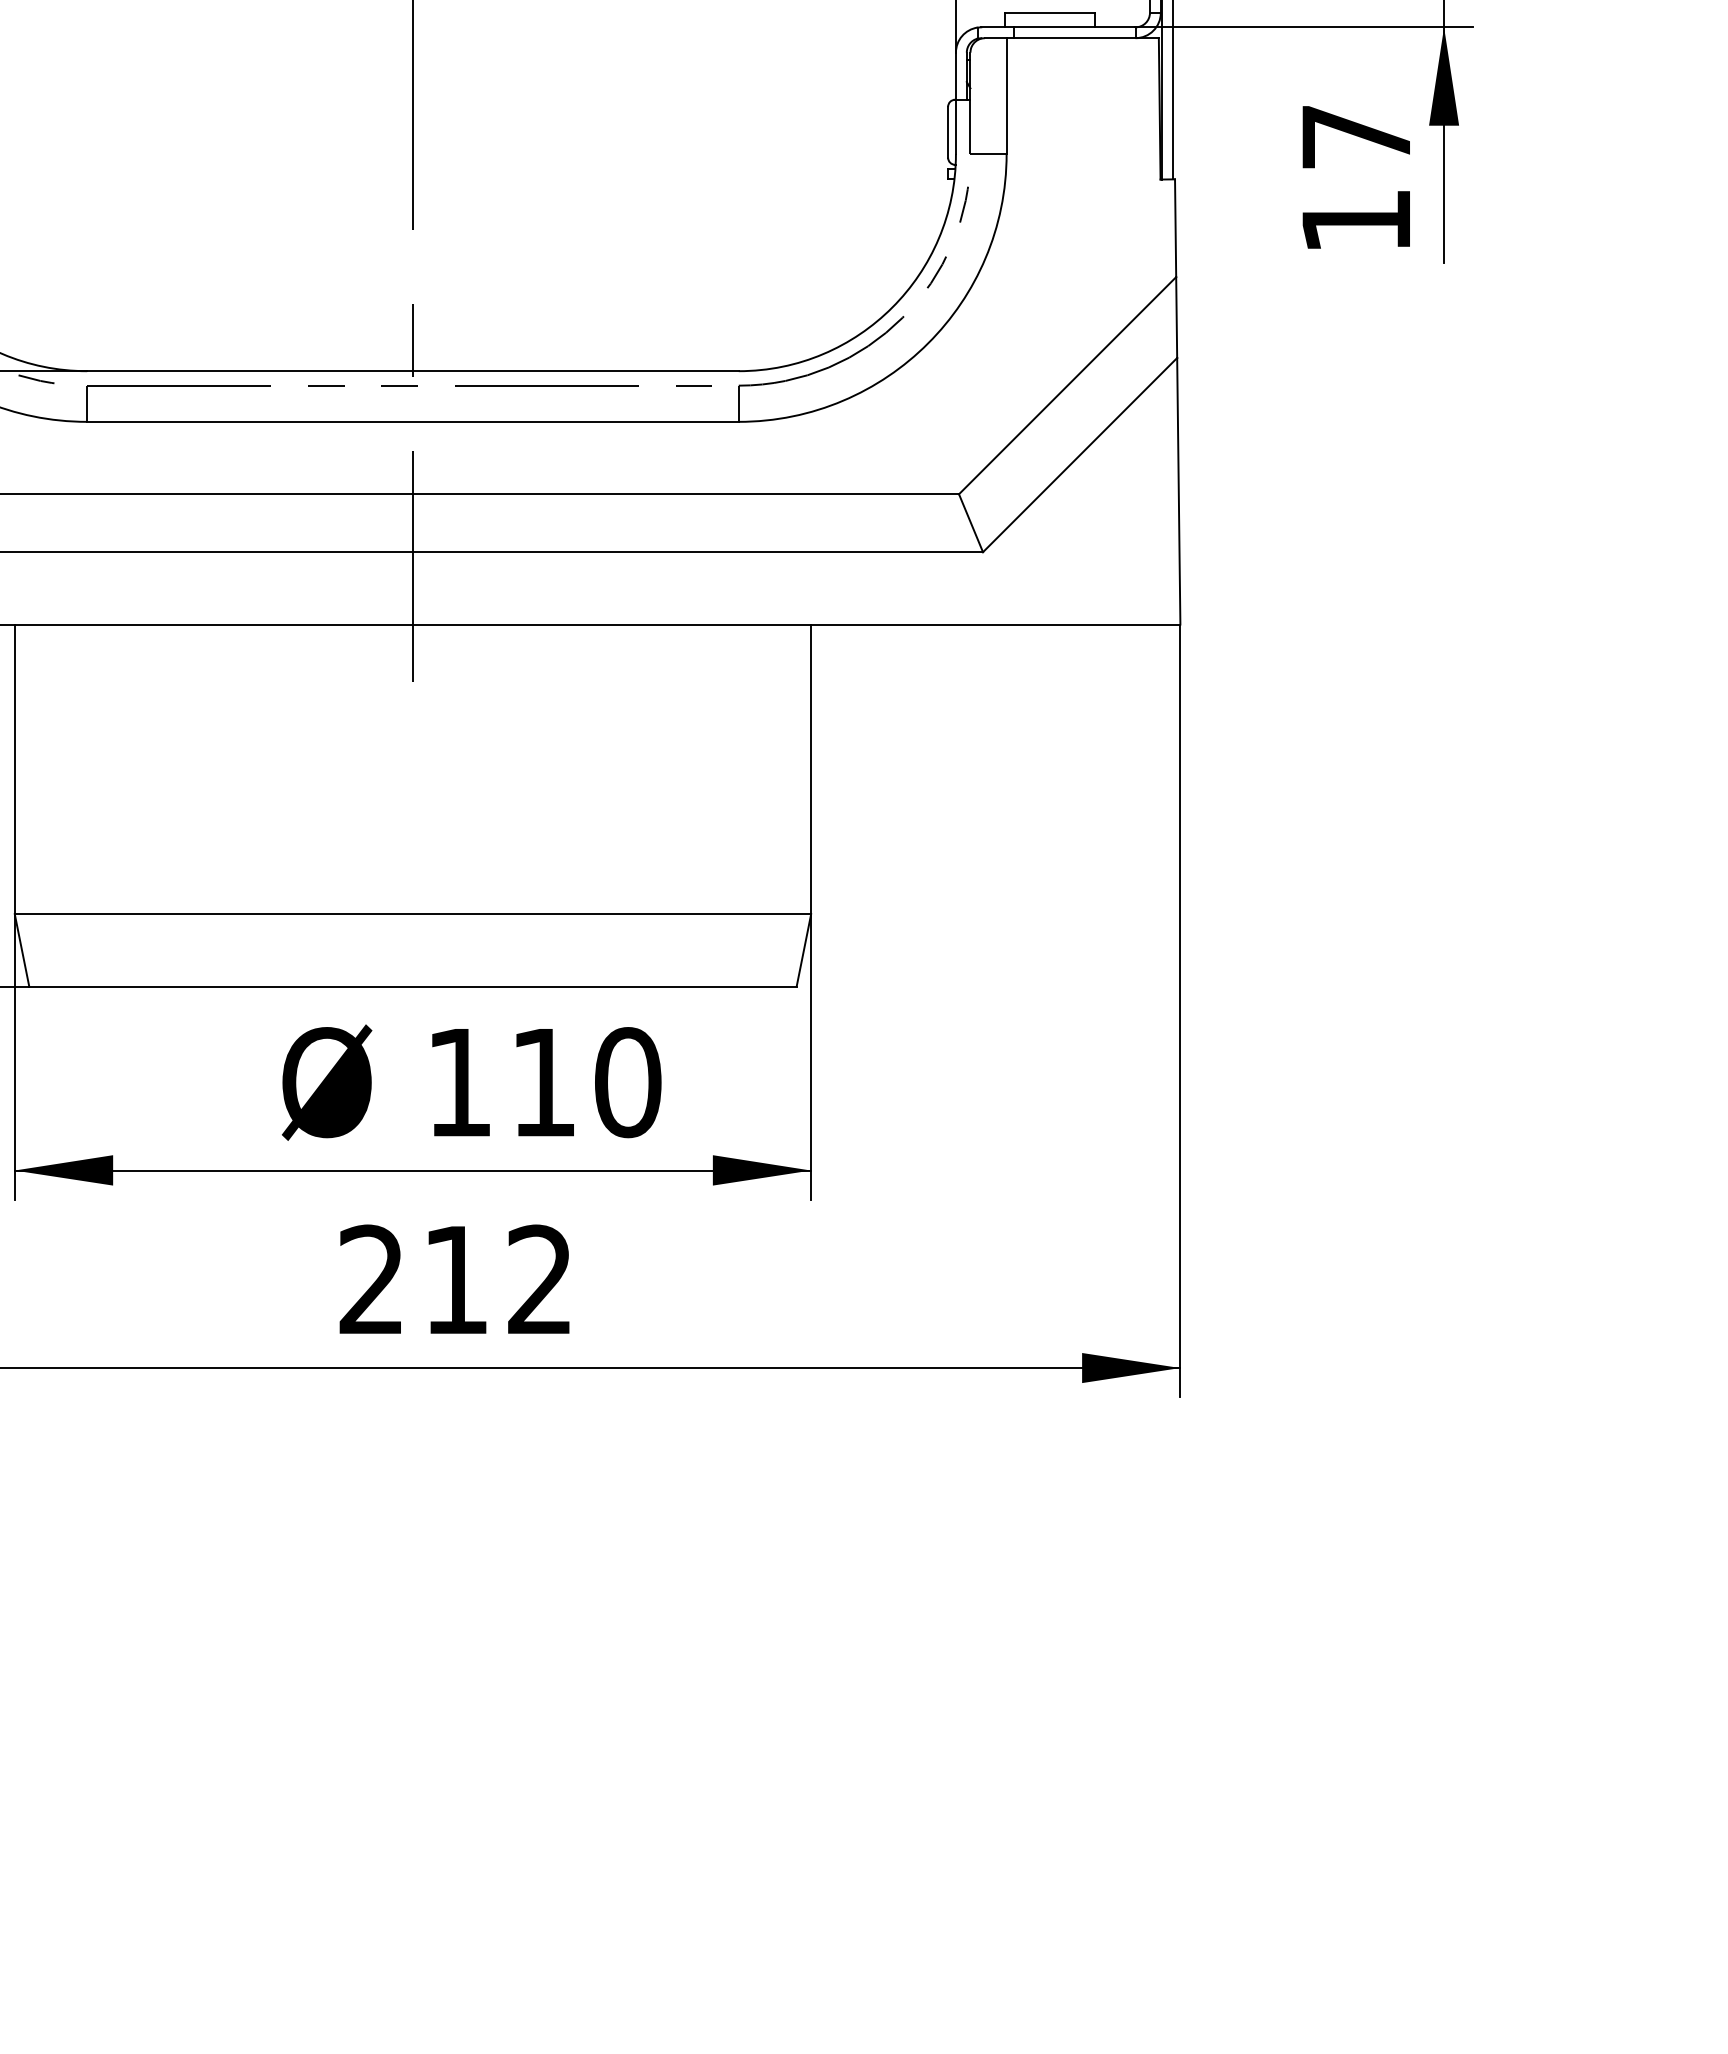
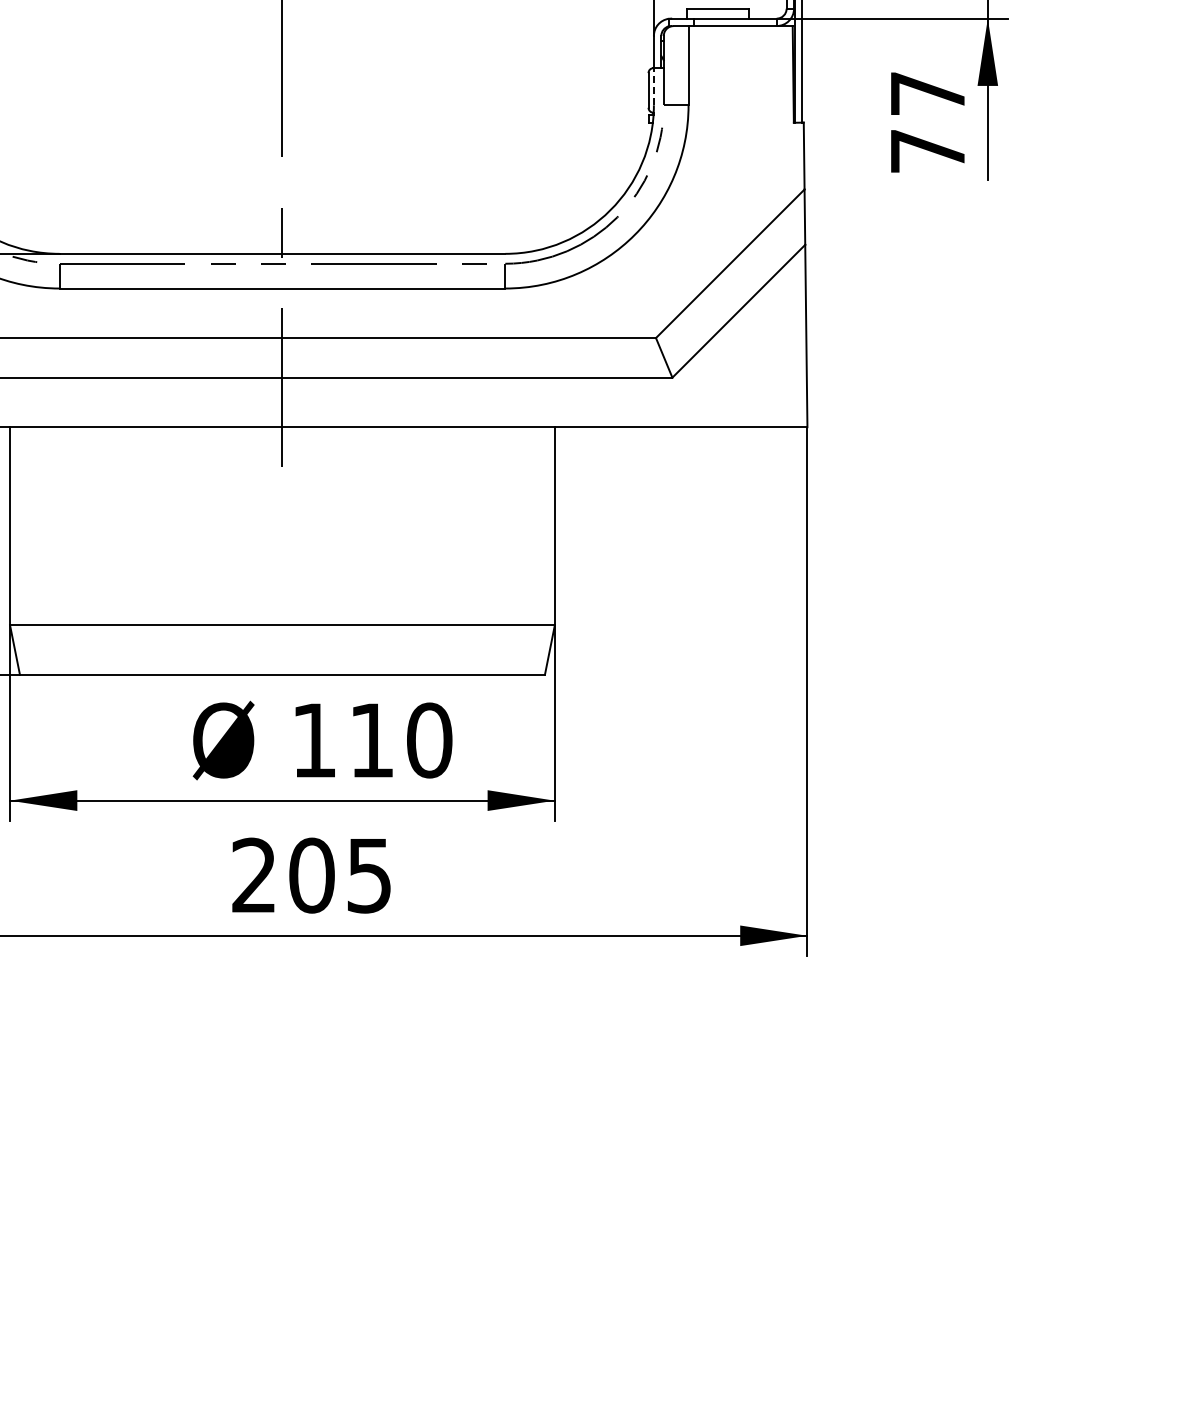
line: (955, 126) -> (653, 86), solid -> dashed
text: (1355, 221) -> (927, 151), 17 -> 77
text: (496, 1279) -> (339, 875), 212 -> 205

